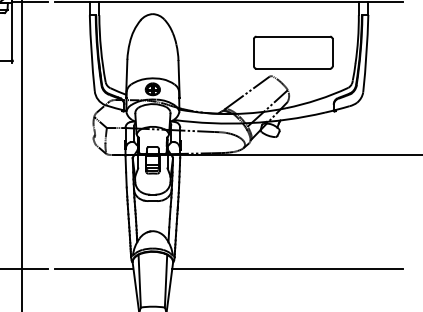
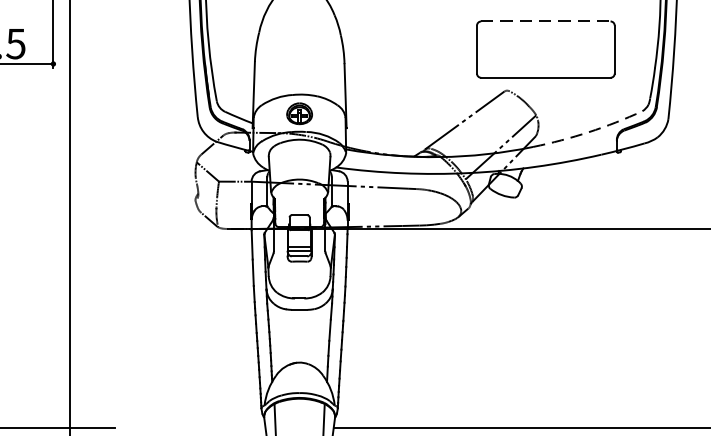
line: (293, 36) -> (546, 21), solid -> dashed
arc: (317, 99) -> (588, 131), solid -> dashed
line: (93, 268) -> (195, 427), removed

